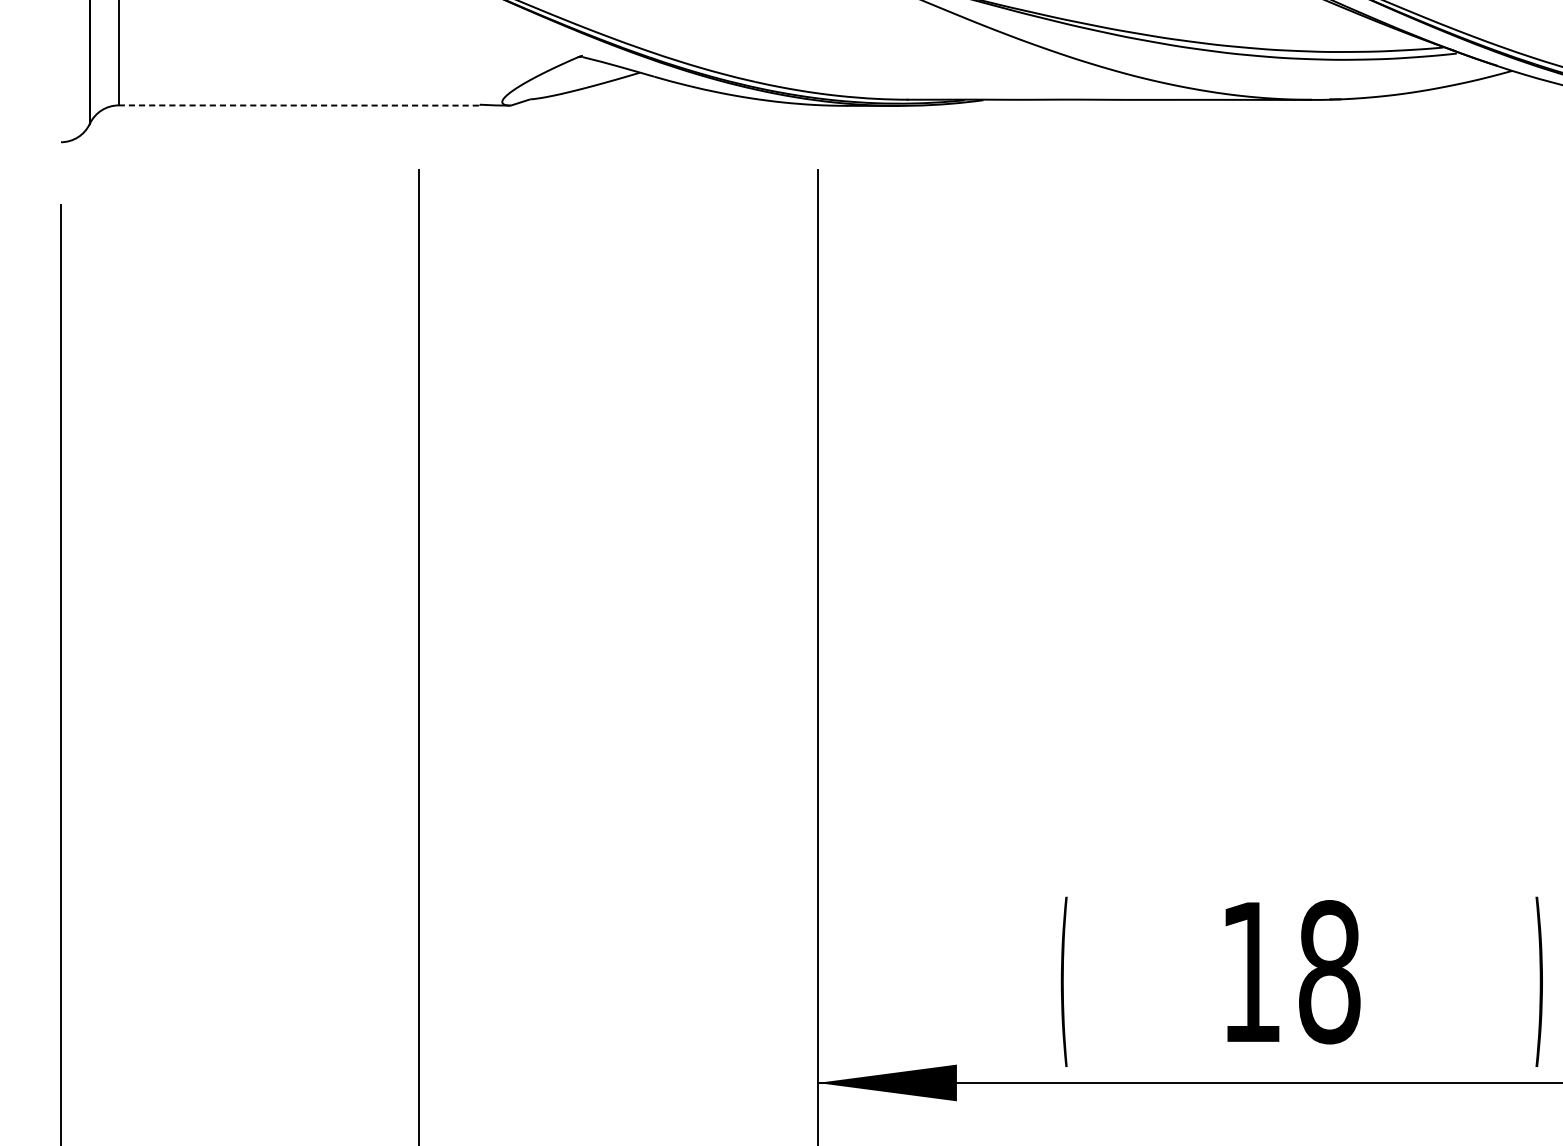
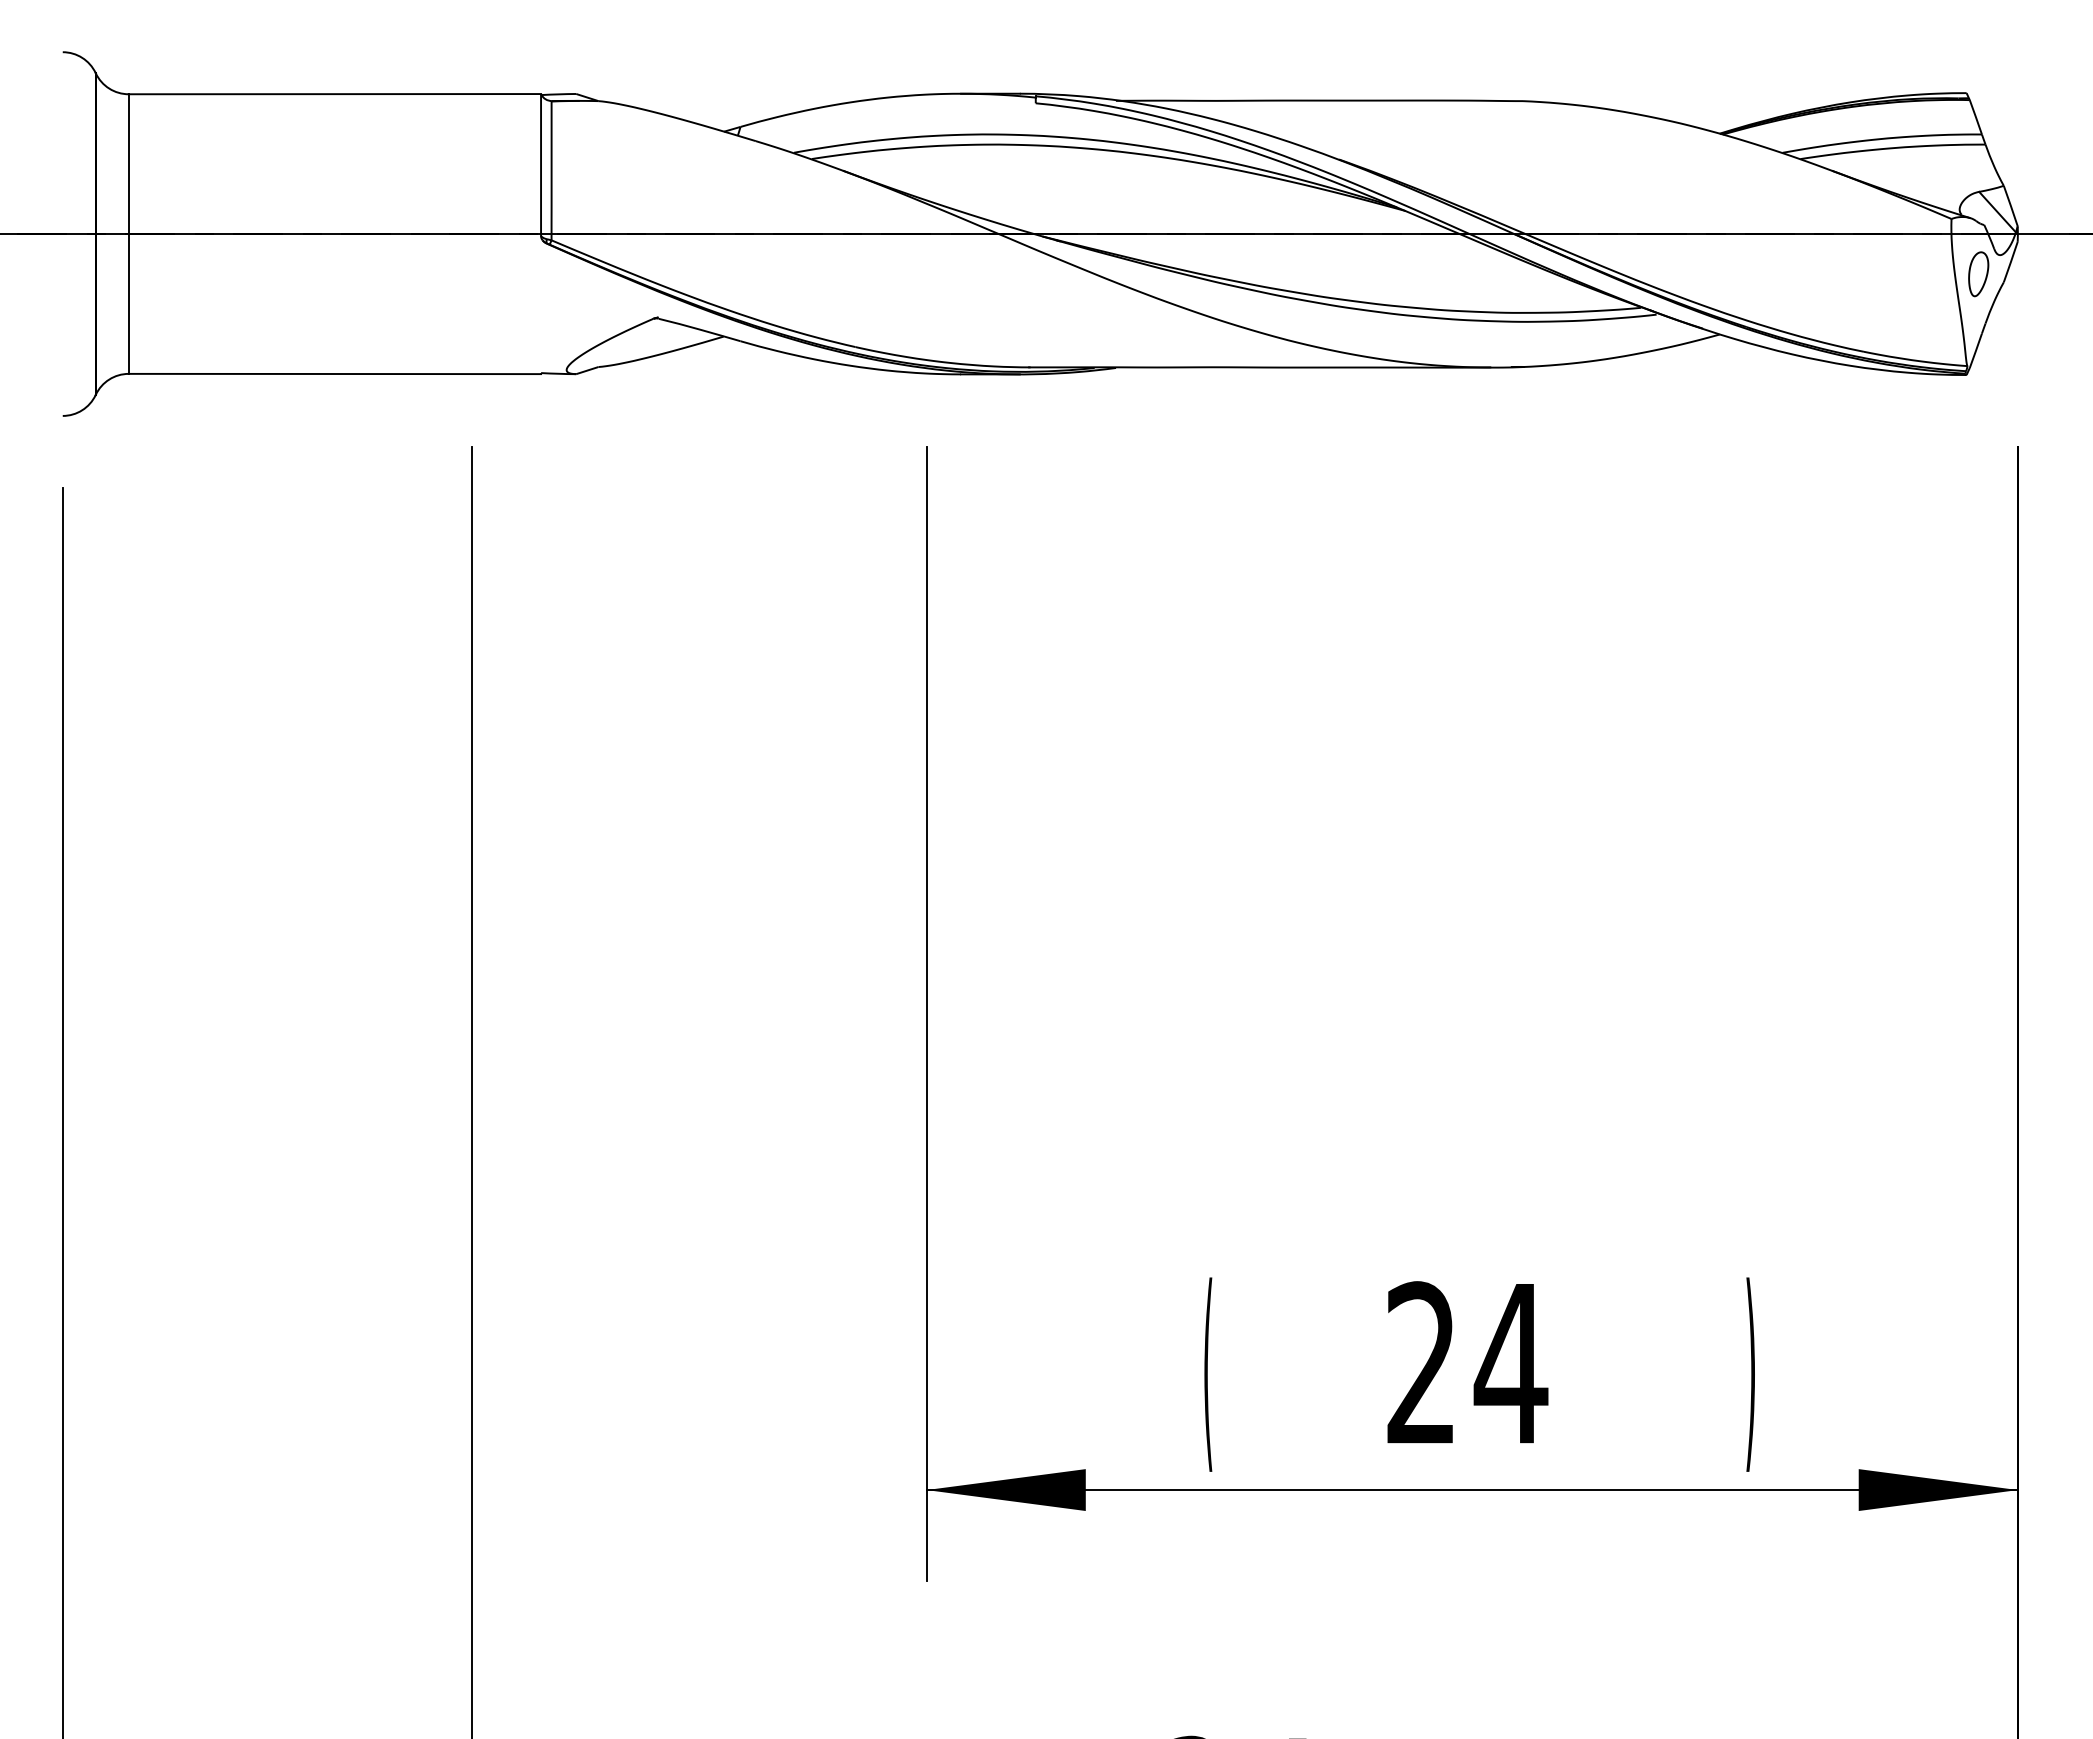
line: (299, 105) -> (335, 374), dashed -> solid
text: (1291, 972) -> (1467, 1363), 18 -> 24

